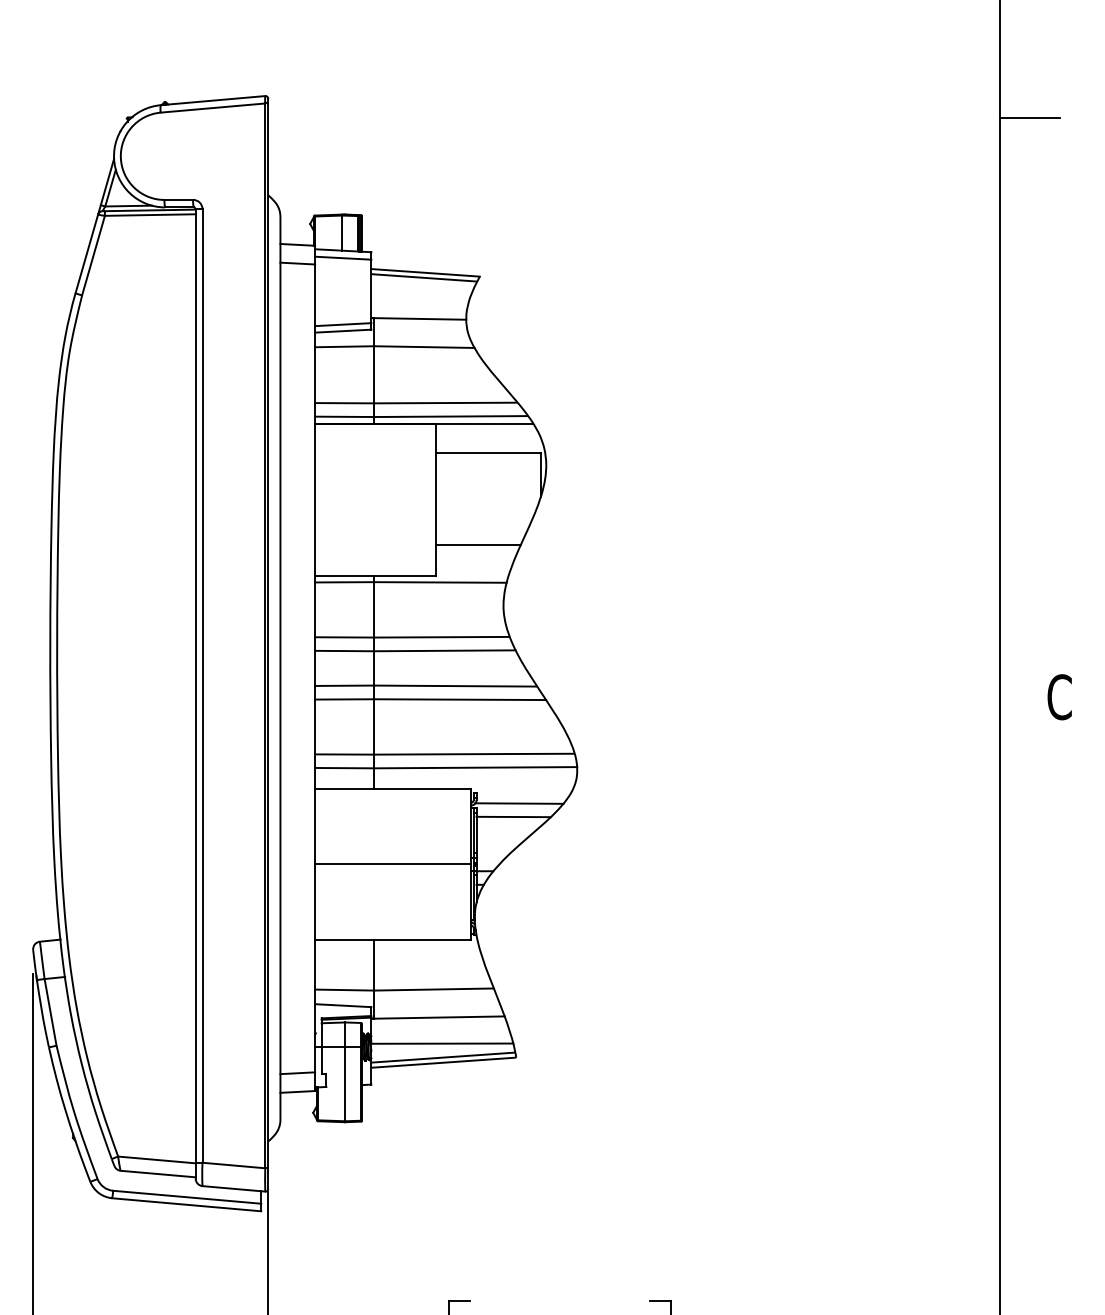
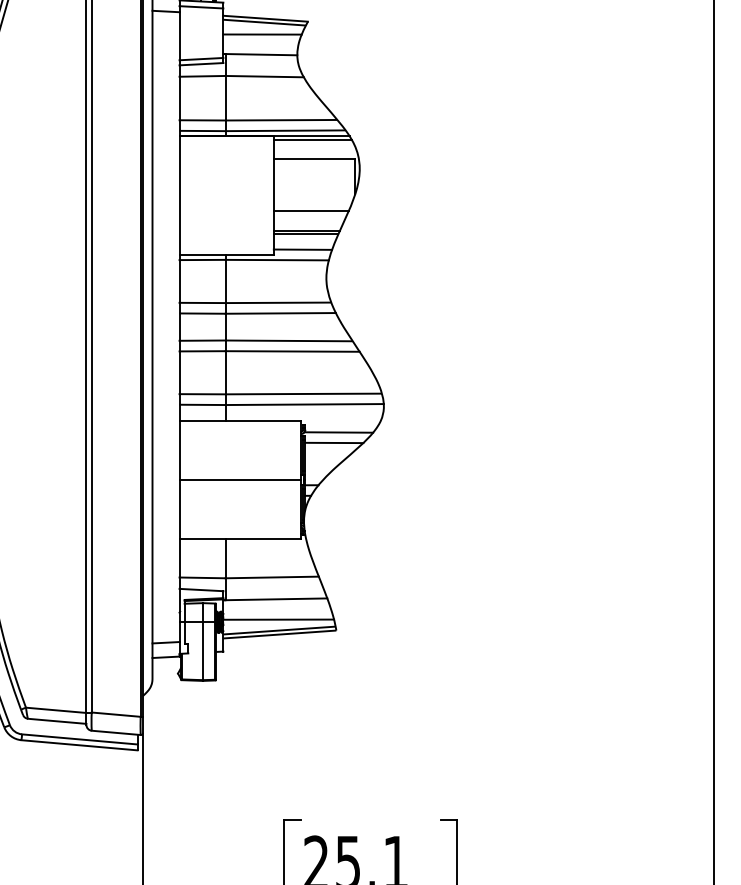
line: (421, 293) -> (262, 34), added
line: (486, 428) -> (313, 140), added
line: (484, 519) -> (311, 211), added
line: (477, 549) -> (306, 234), added
line: (473, 568) -> (303, 249), added

